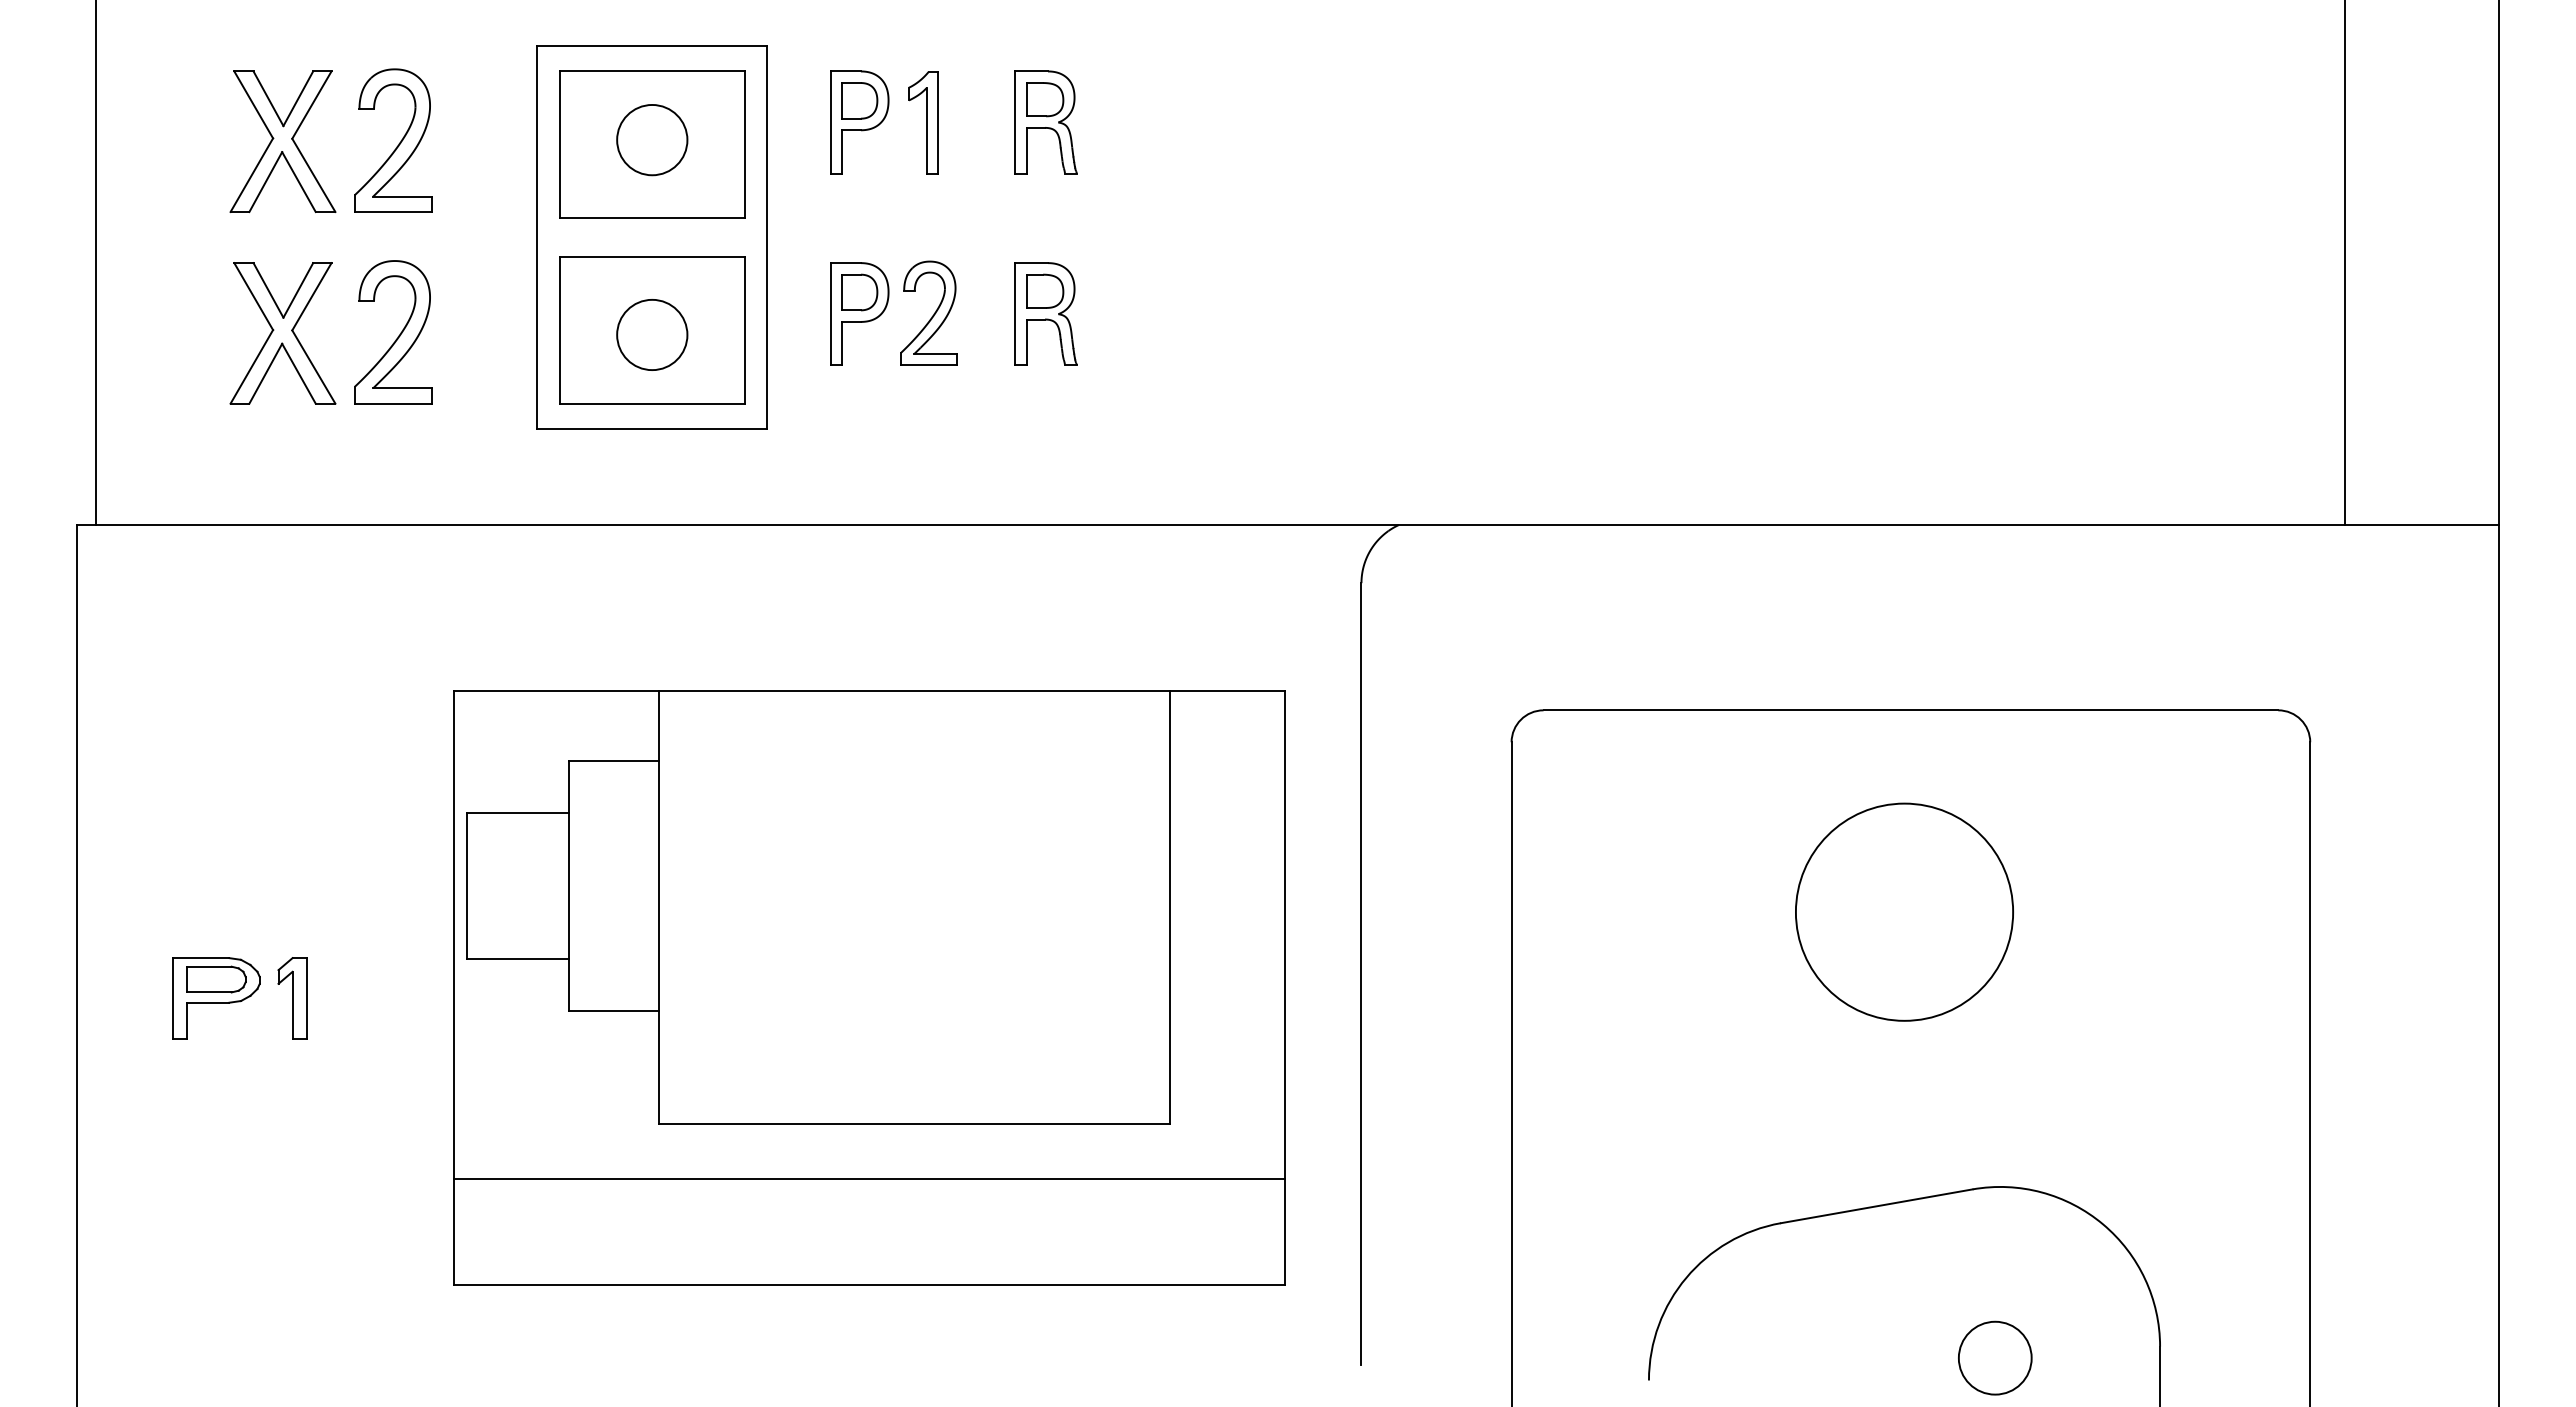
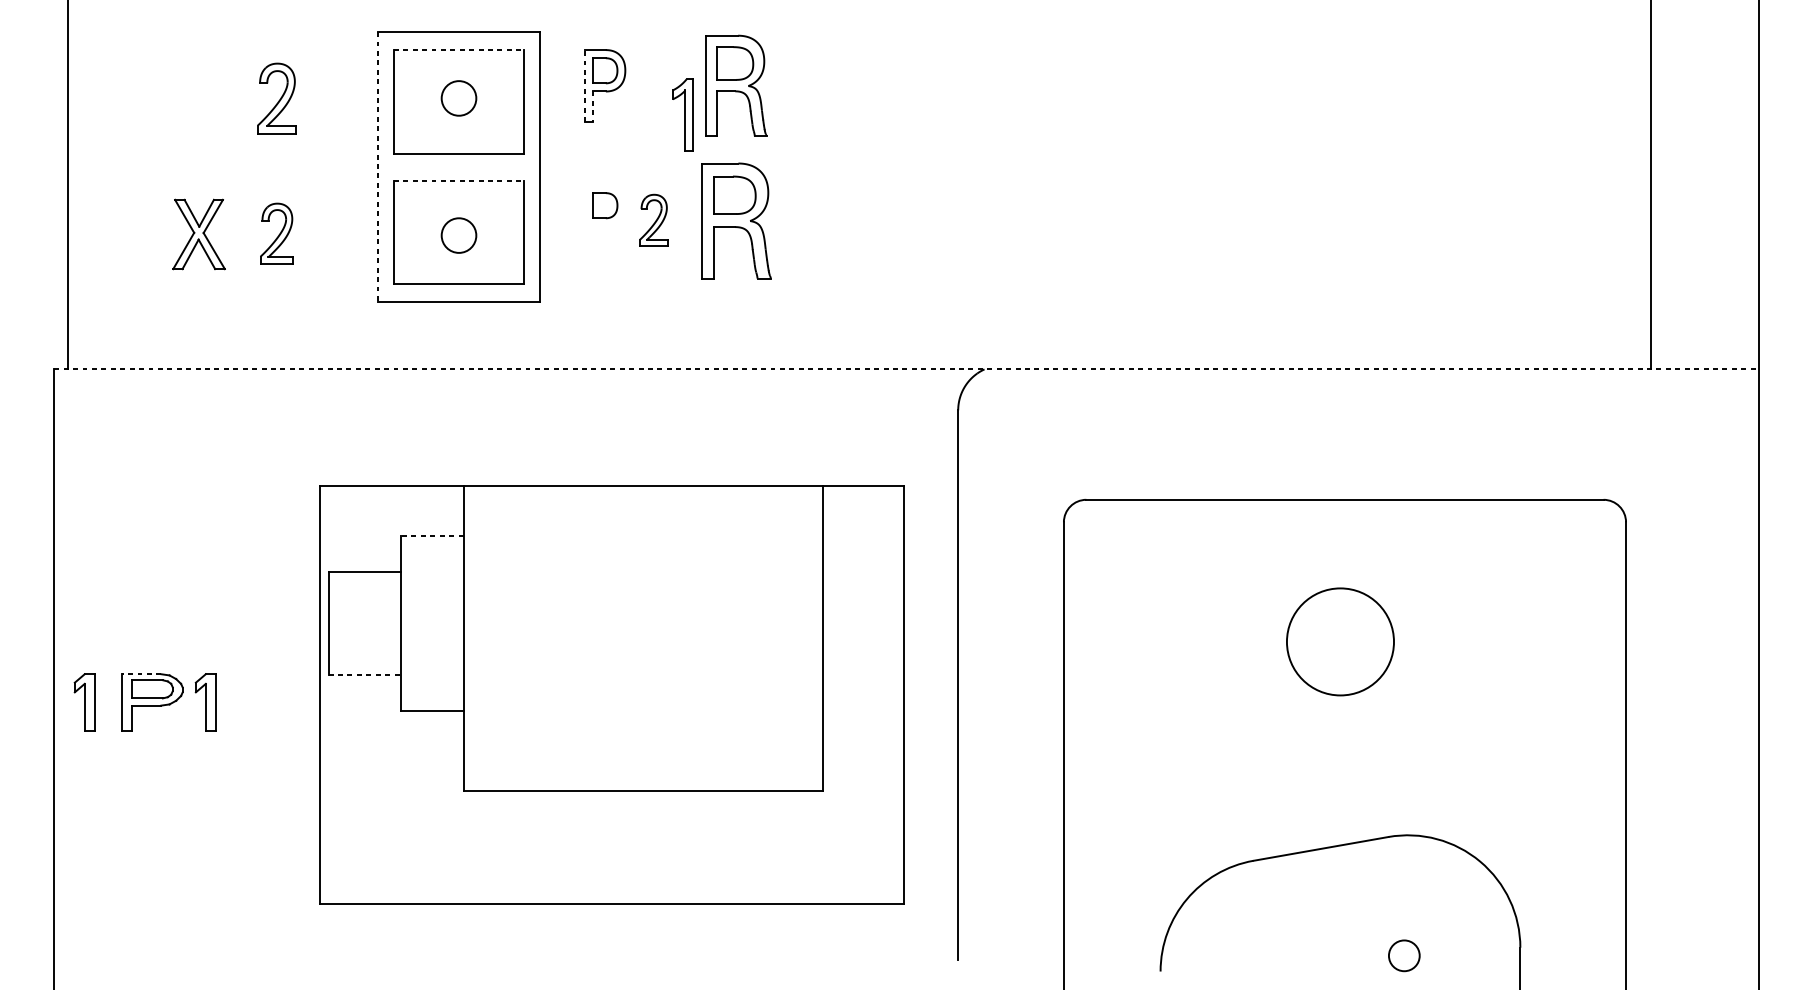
line: (652, 71) -> (459, 50), solid -> dashed
line: (831, 122) -> (585, 86), solid -> dashed
part: (923, 122) -> (683, 114), moved
part: (1045, 122) -> (735, 86), size x1.4
circle: (652, 139) -> (459, 98), size x0.7
part: (393, 140) -> (276, 98), size x0.7
part: (282, 141) -> (198, 99), removed
line: (842, 151) -> (592, 106), solid -> dashed
line: (537, 237) -> (378, 166), solid -> dashed
line: (652, 256) -> (459, 180), solid -> dashed
part: (928, 312) -> (653, 219), size x0.7
part: (859, 313) -> (604, 220), removed
part: (1045, 313) -> (735, 220), size x1.6
part: (393, 332) -> (276, 233), size x0.6
part: (282, 333) -> (198, 234), size x0.7
circle: (652, 334) -> (459, 235), size x0.7
line: (1288, 525) -> (906, 369), solid -> dashed
line: (613, 761) -> (431, 535), solid -> dashed
circle: (1904, 911) -> (1340, 641), size x0.7
line: (200, 958) -> (141, 674), solid -> dashed
line: (518, 959) -> (364, 675), solid -> dashed
part: (120, 998) -> (84, 702), added
line: (869, 1179) -> (611, 830), removed
circle: (1994, 1357) -> (1403, 955), size x0.6

